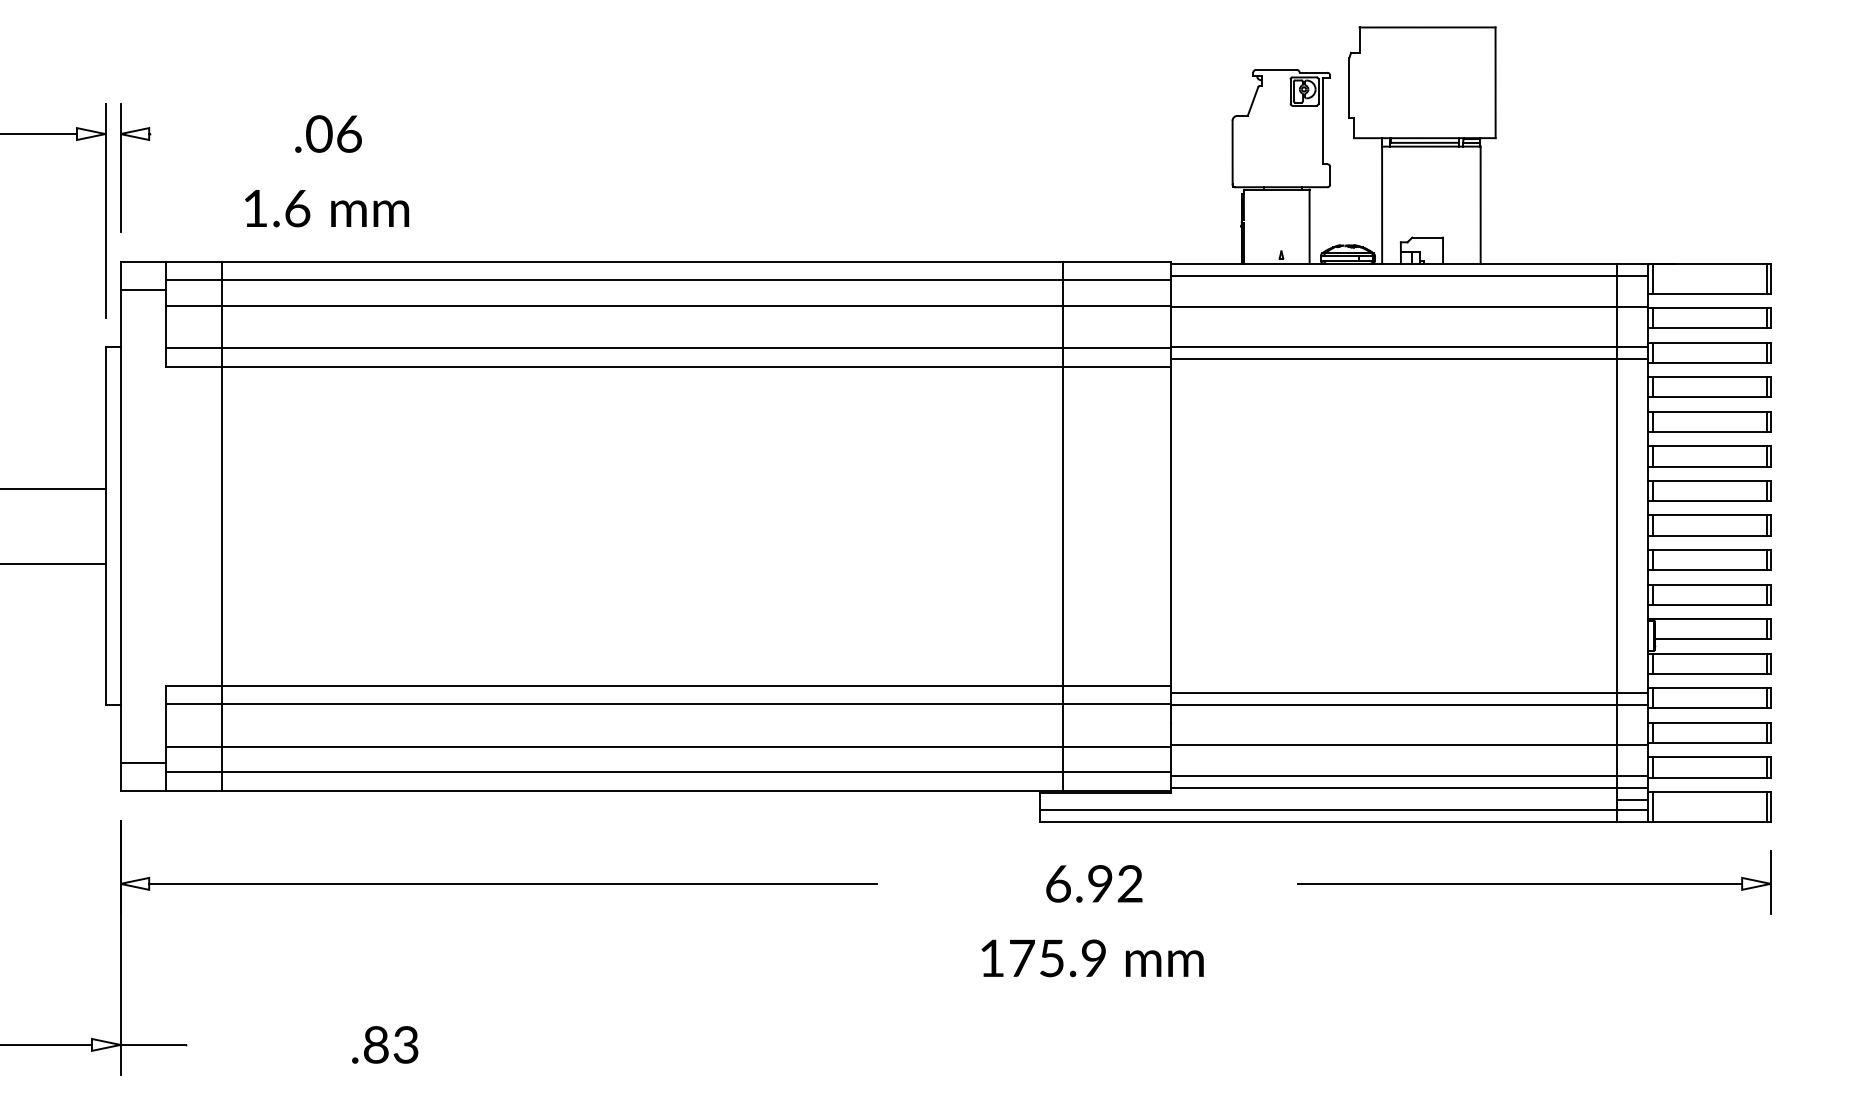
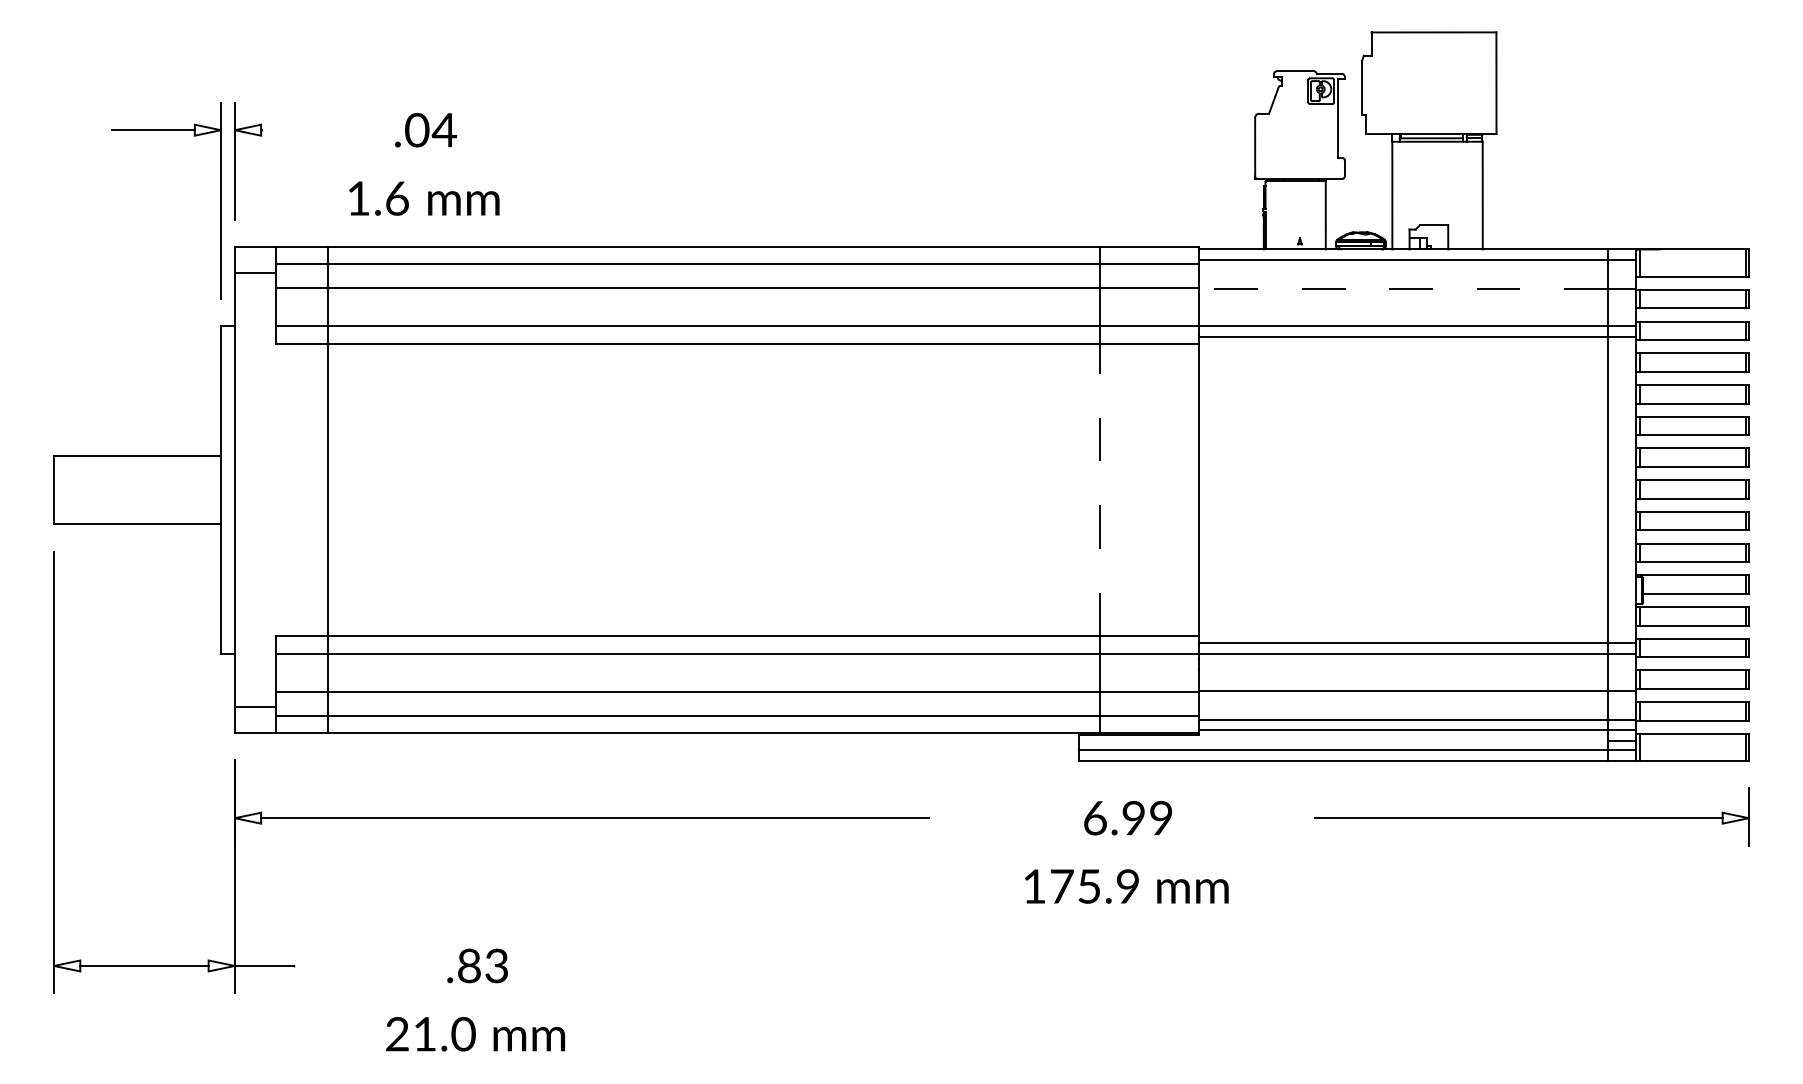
text: (349, 134) -> (444, 130), .06 -> .04
line: (1393, 306) -> (1402, 288), solid -> dashed
line: (1062, 525) -> (1099, 489), solid -> dashed
text: (1129, 884) -> (1160, 818), 6.92 -> 6.99

